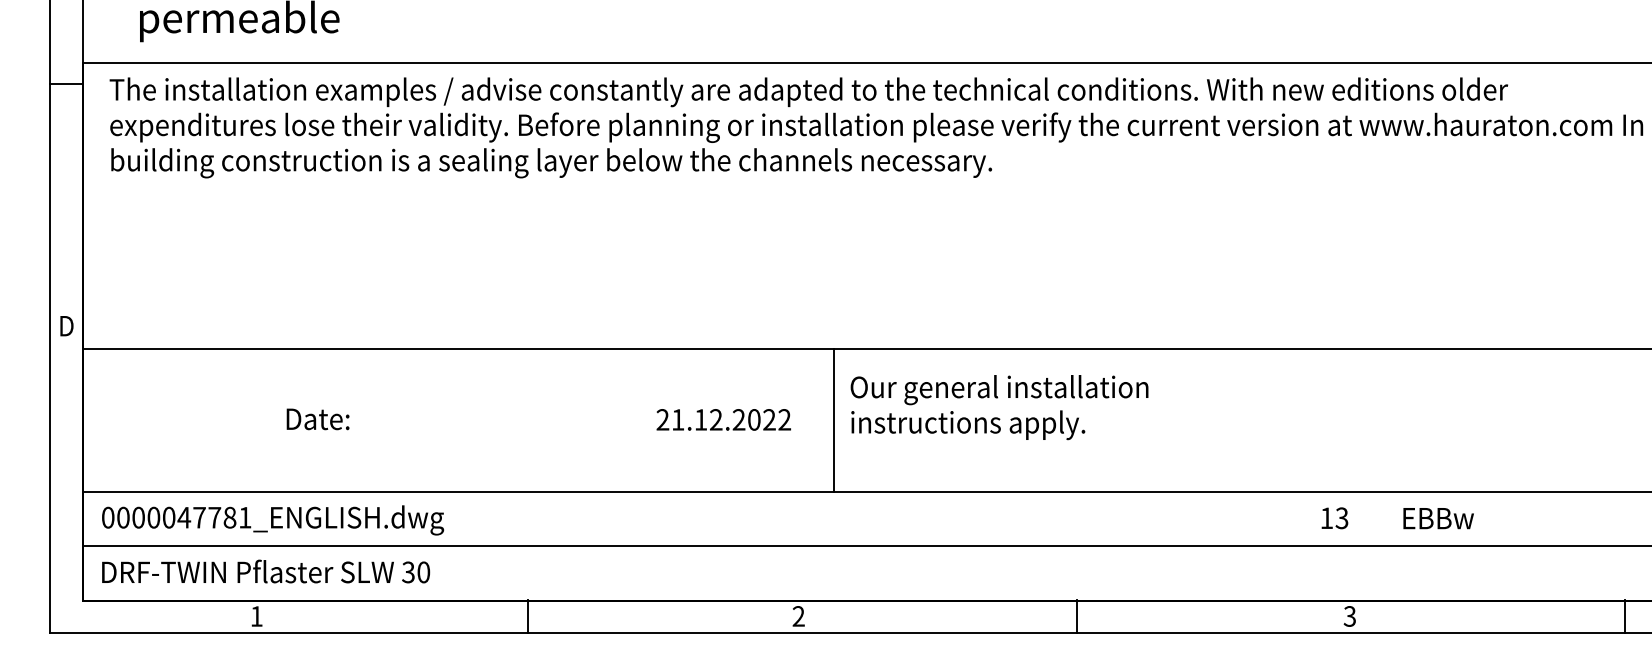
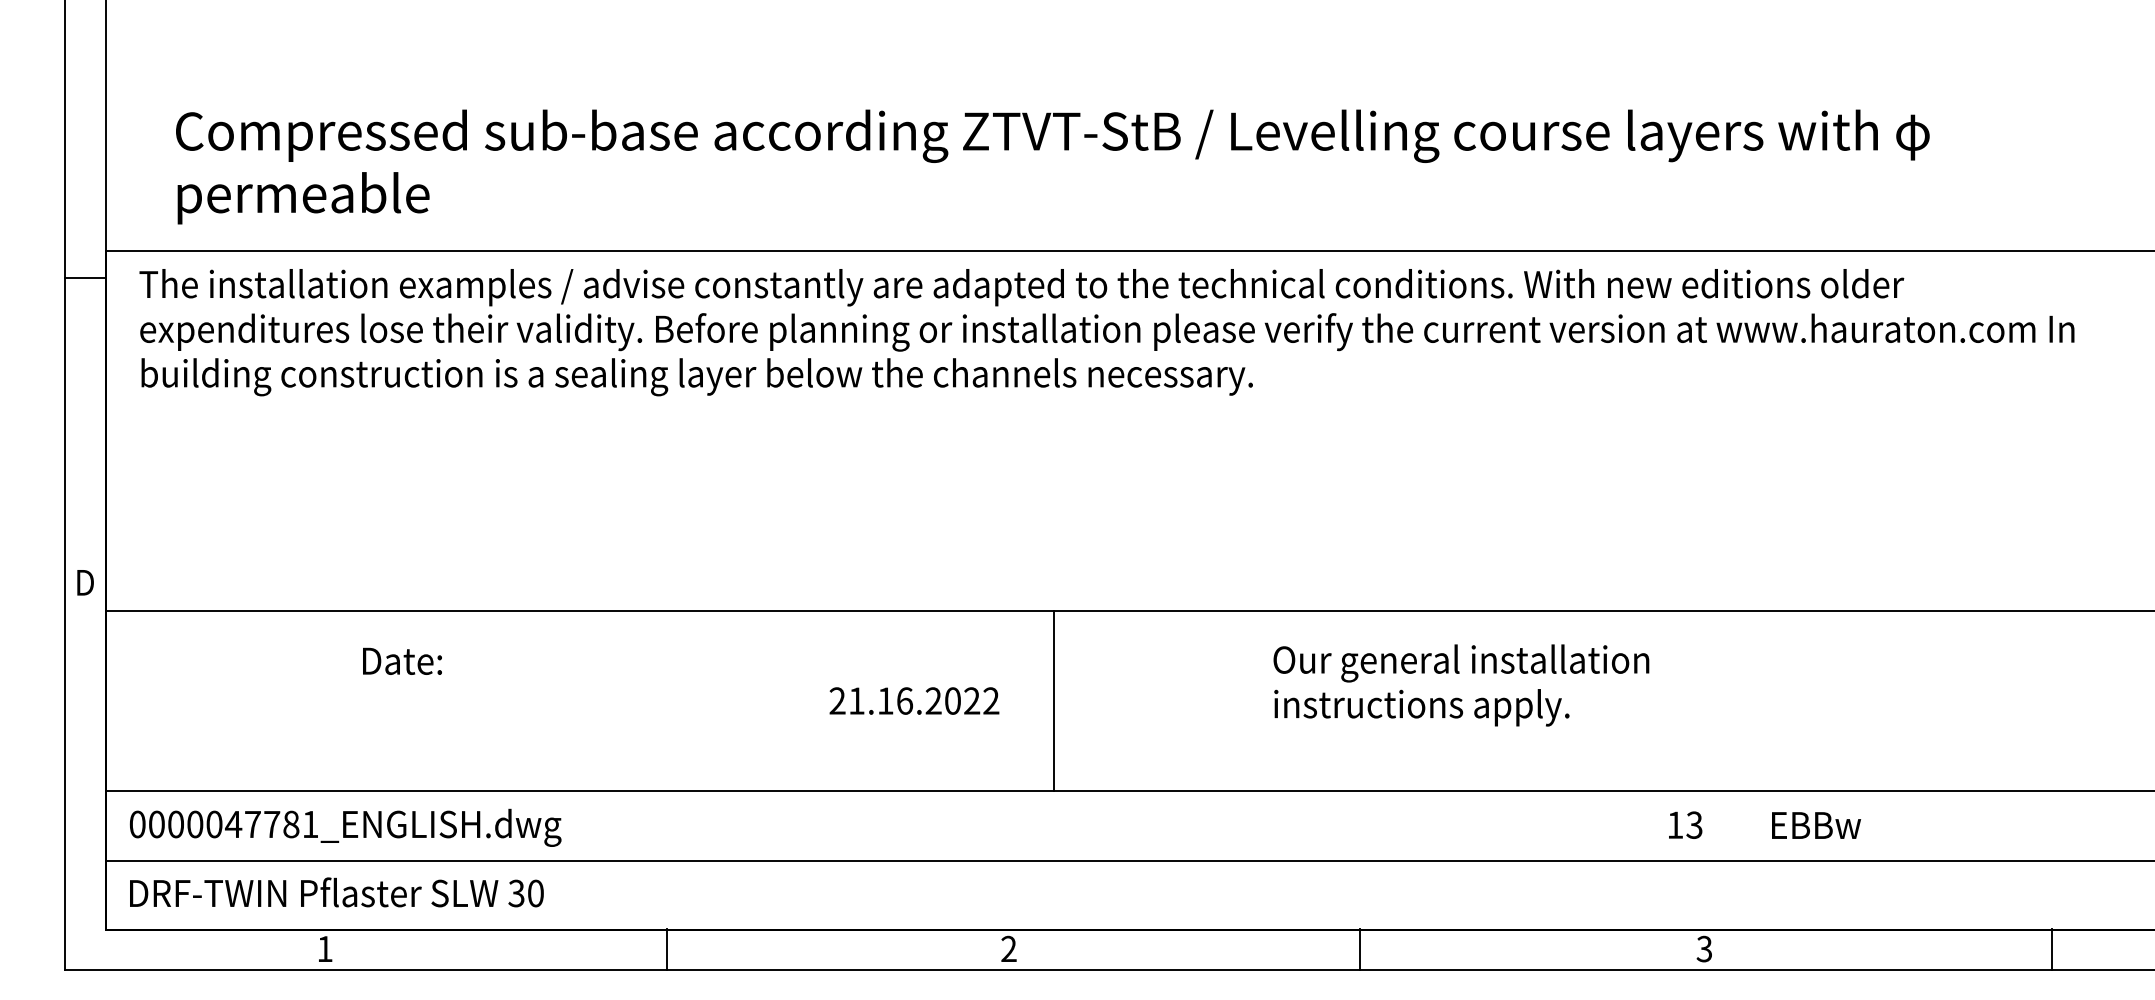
text: (999, 407) -> (1461, 685), moved
text: (318, 418) -> (402, 660), moved
text: (716, 419) -> (905, 700), 21.12.2022 -> 21.16.2022

